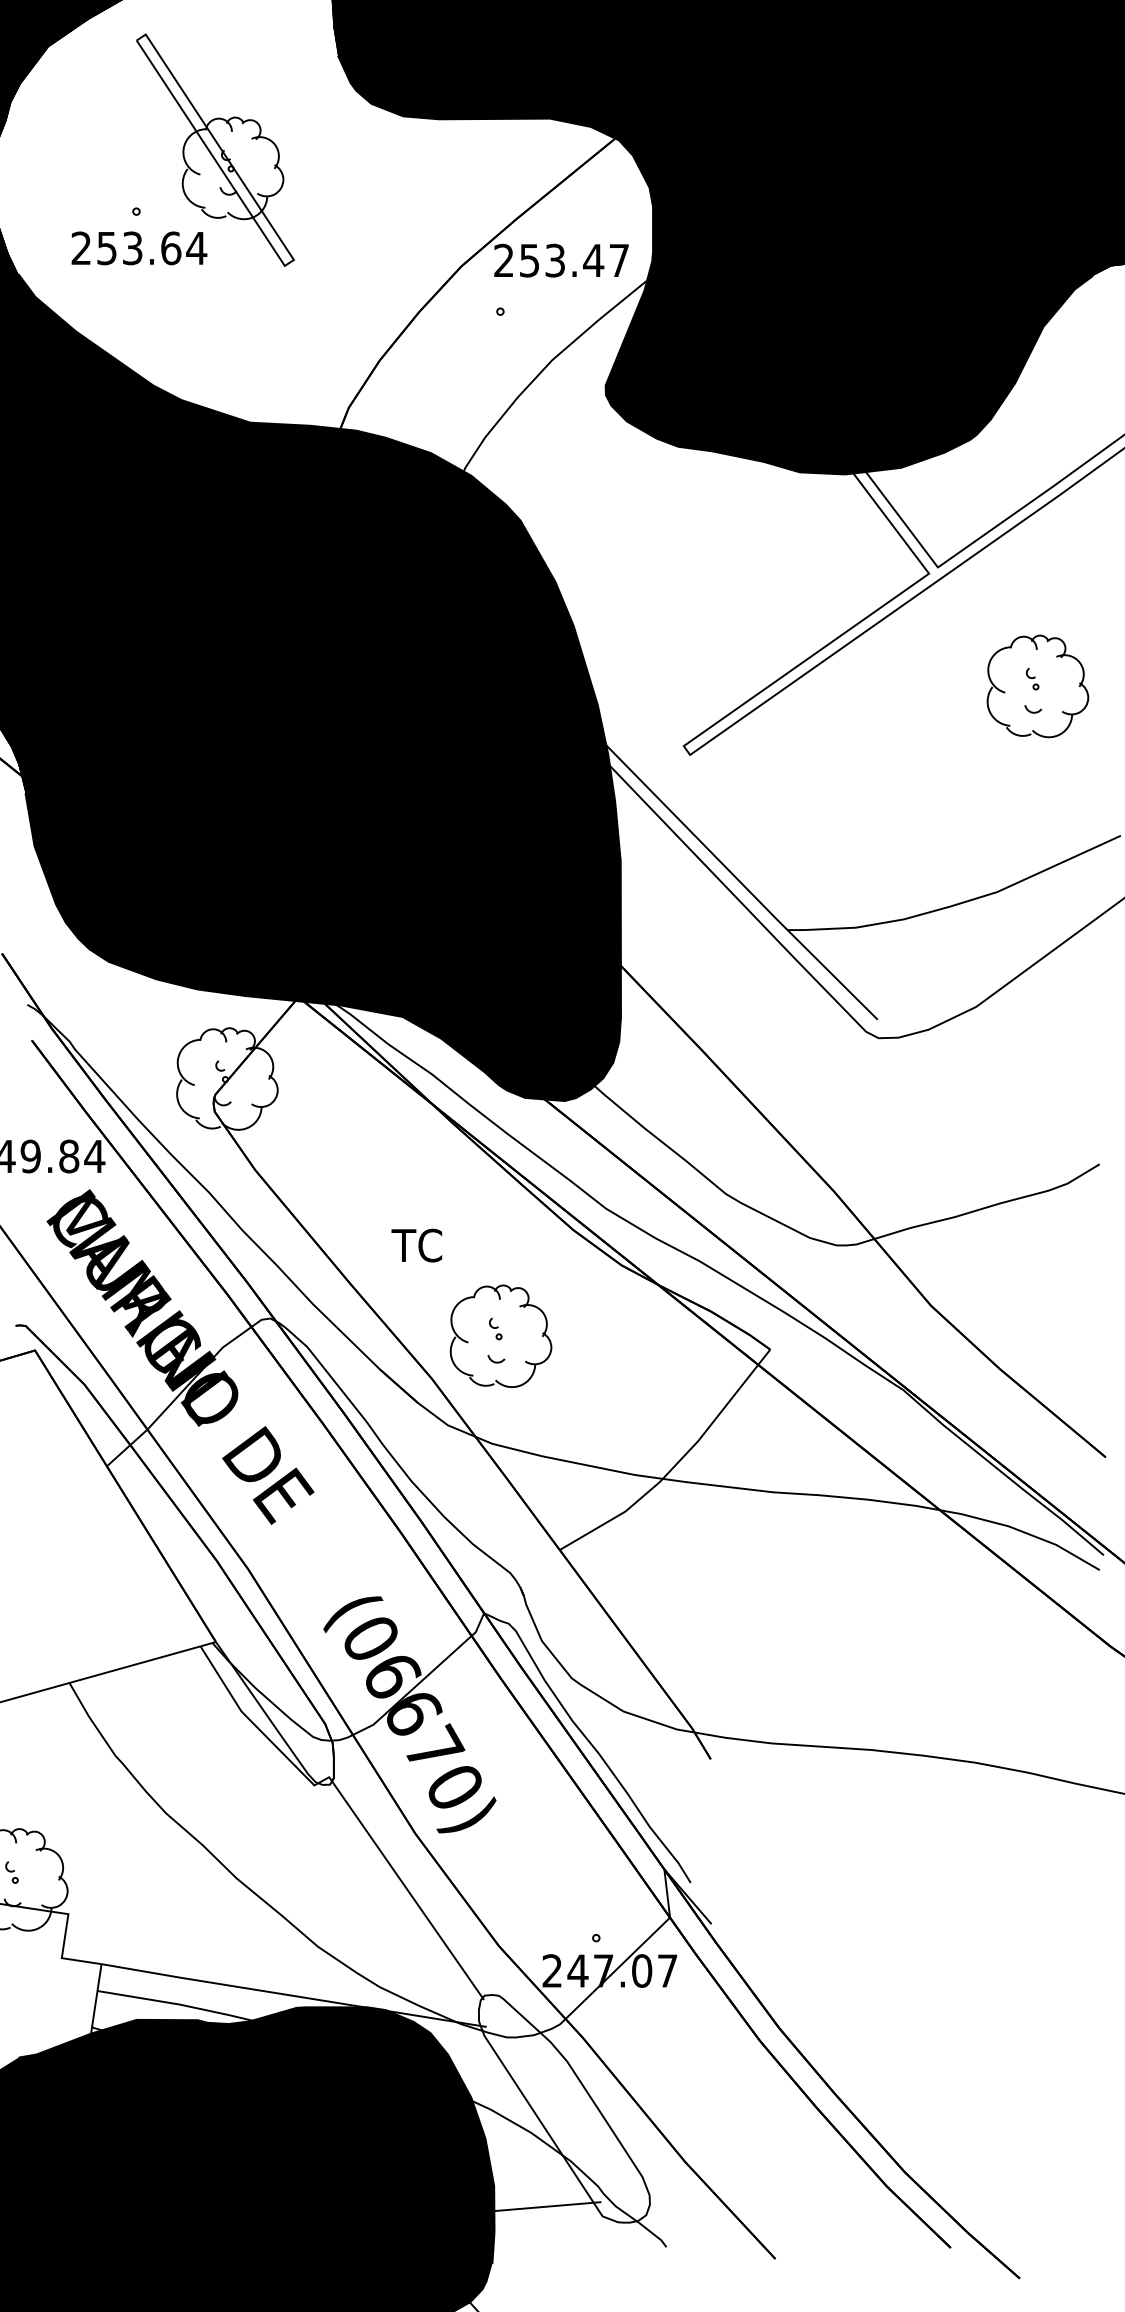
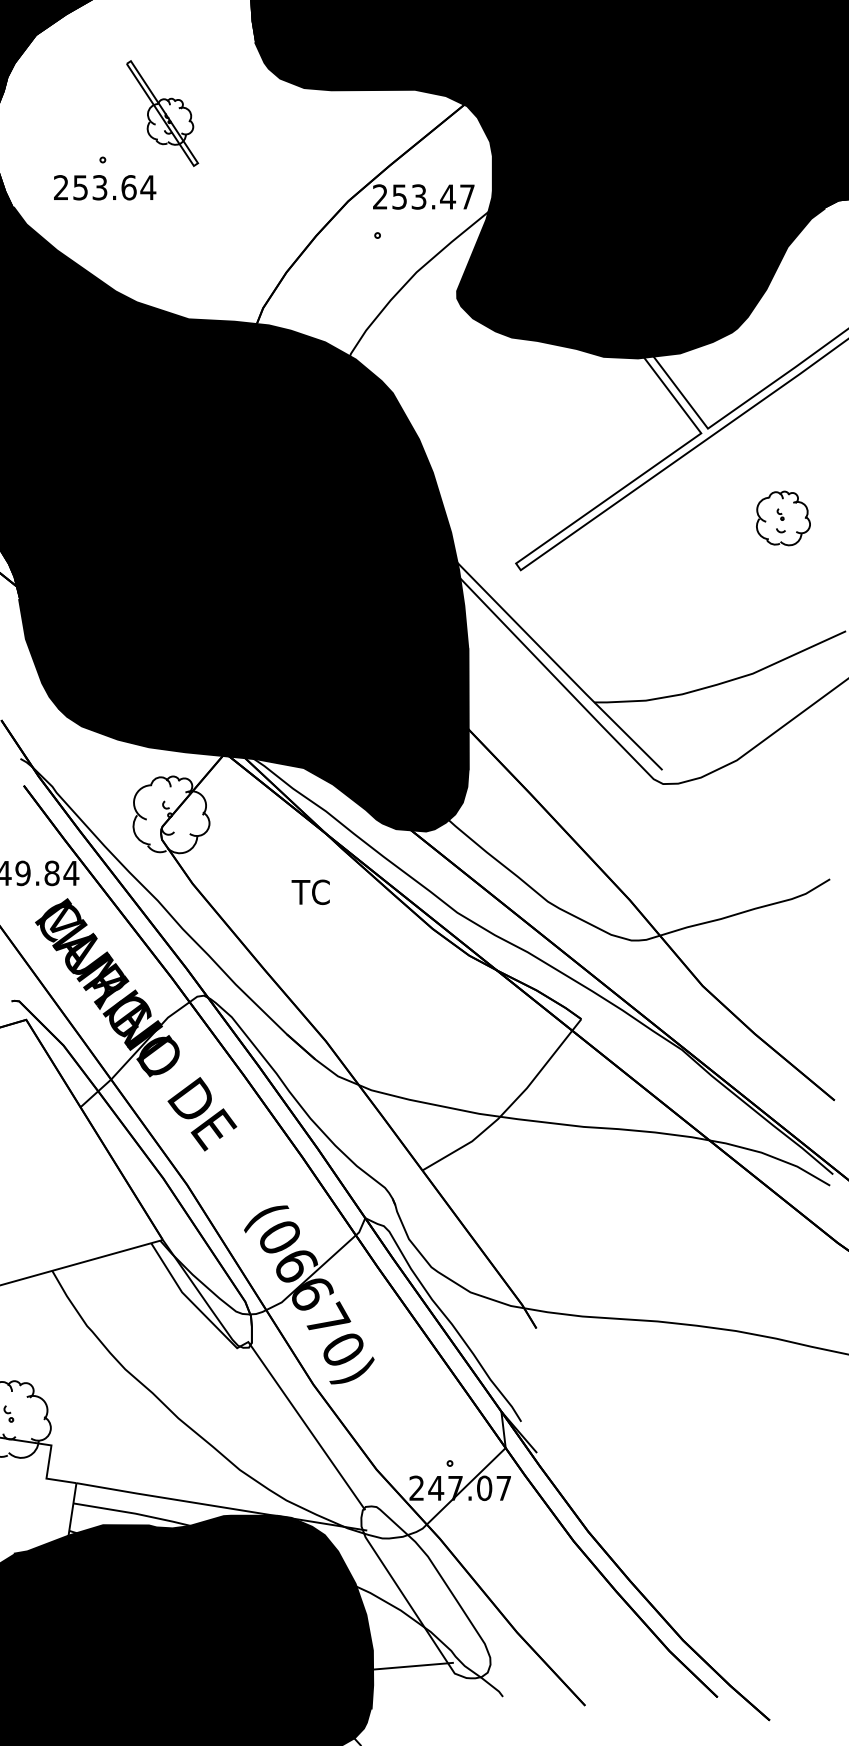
part: (215, 149) -> (162, 113), size x0.6
part: (1037, 686) -> (783, 518), size x0.7
text: (416, 1245) -> (310, 892), moved
part: (500, 1335) -> (377, 1008), removed

